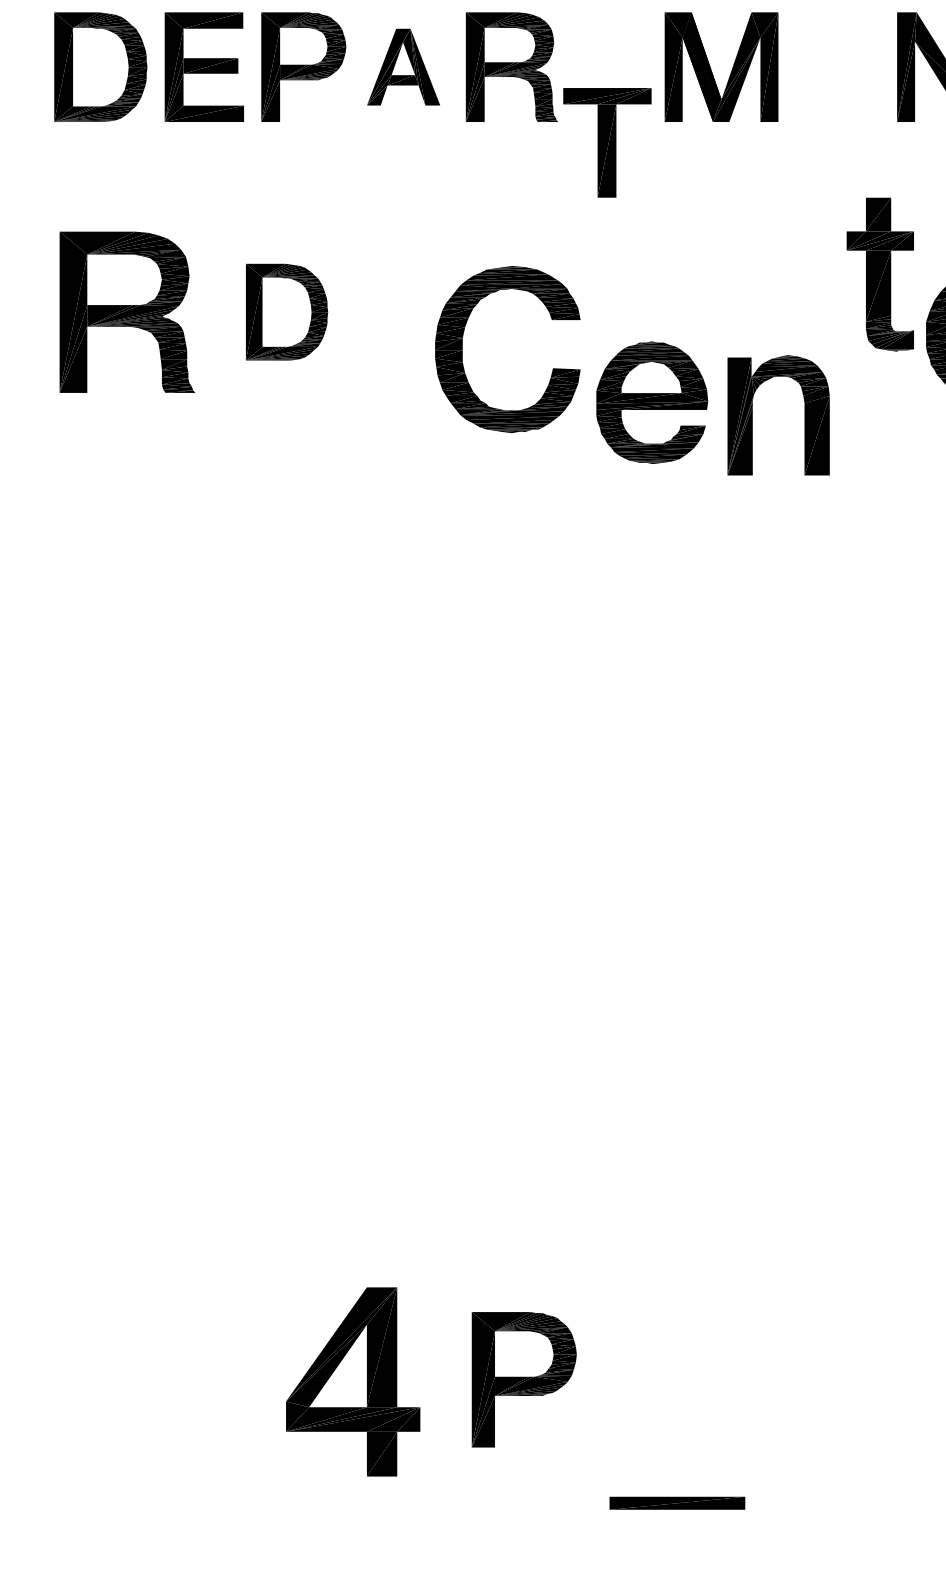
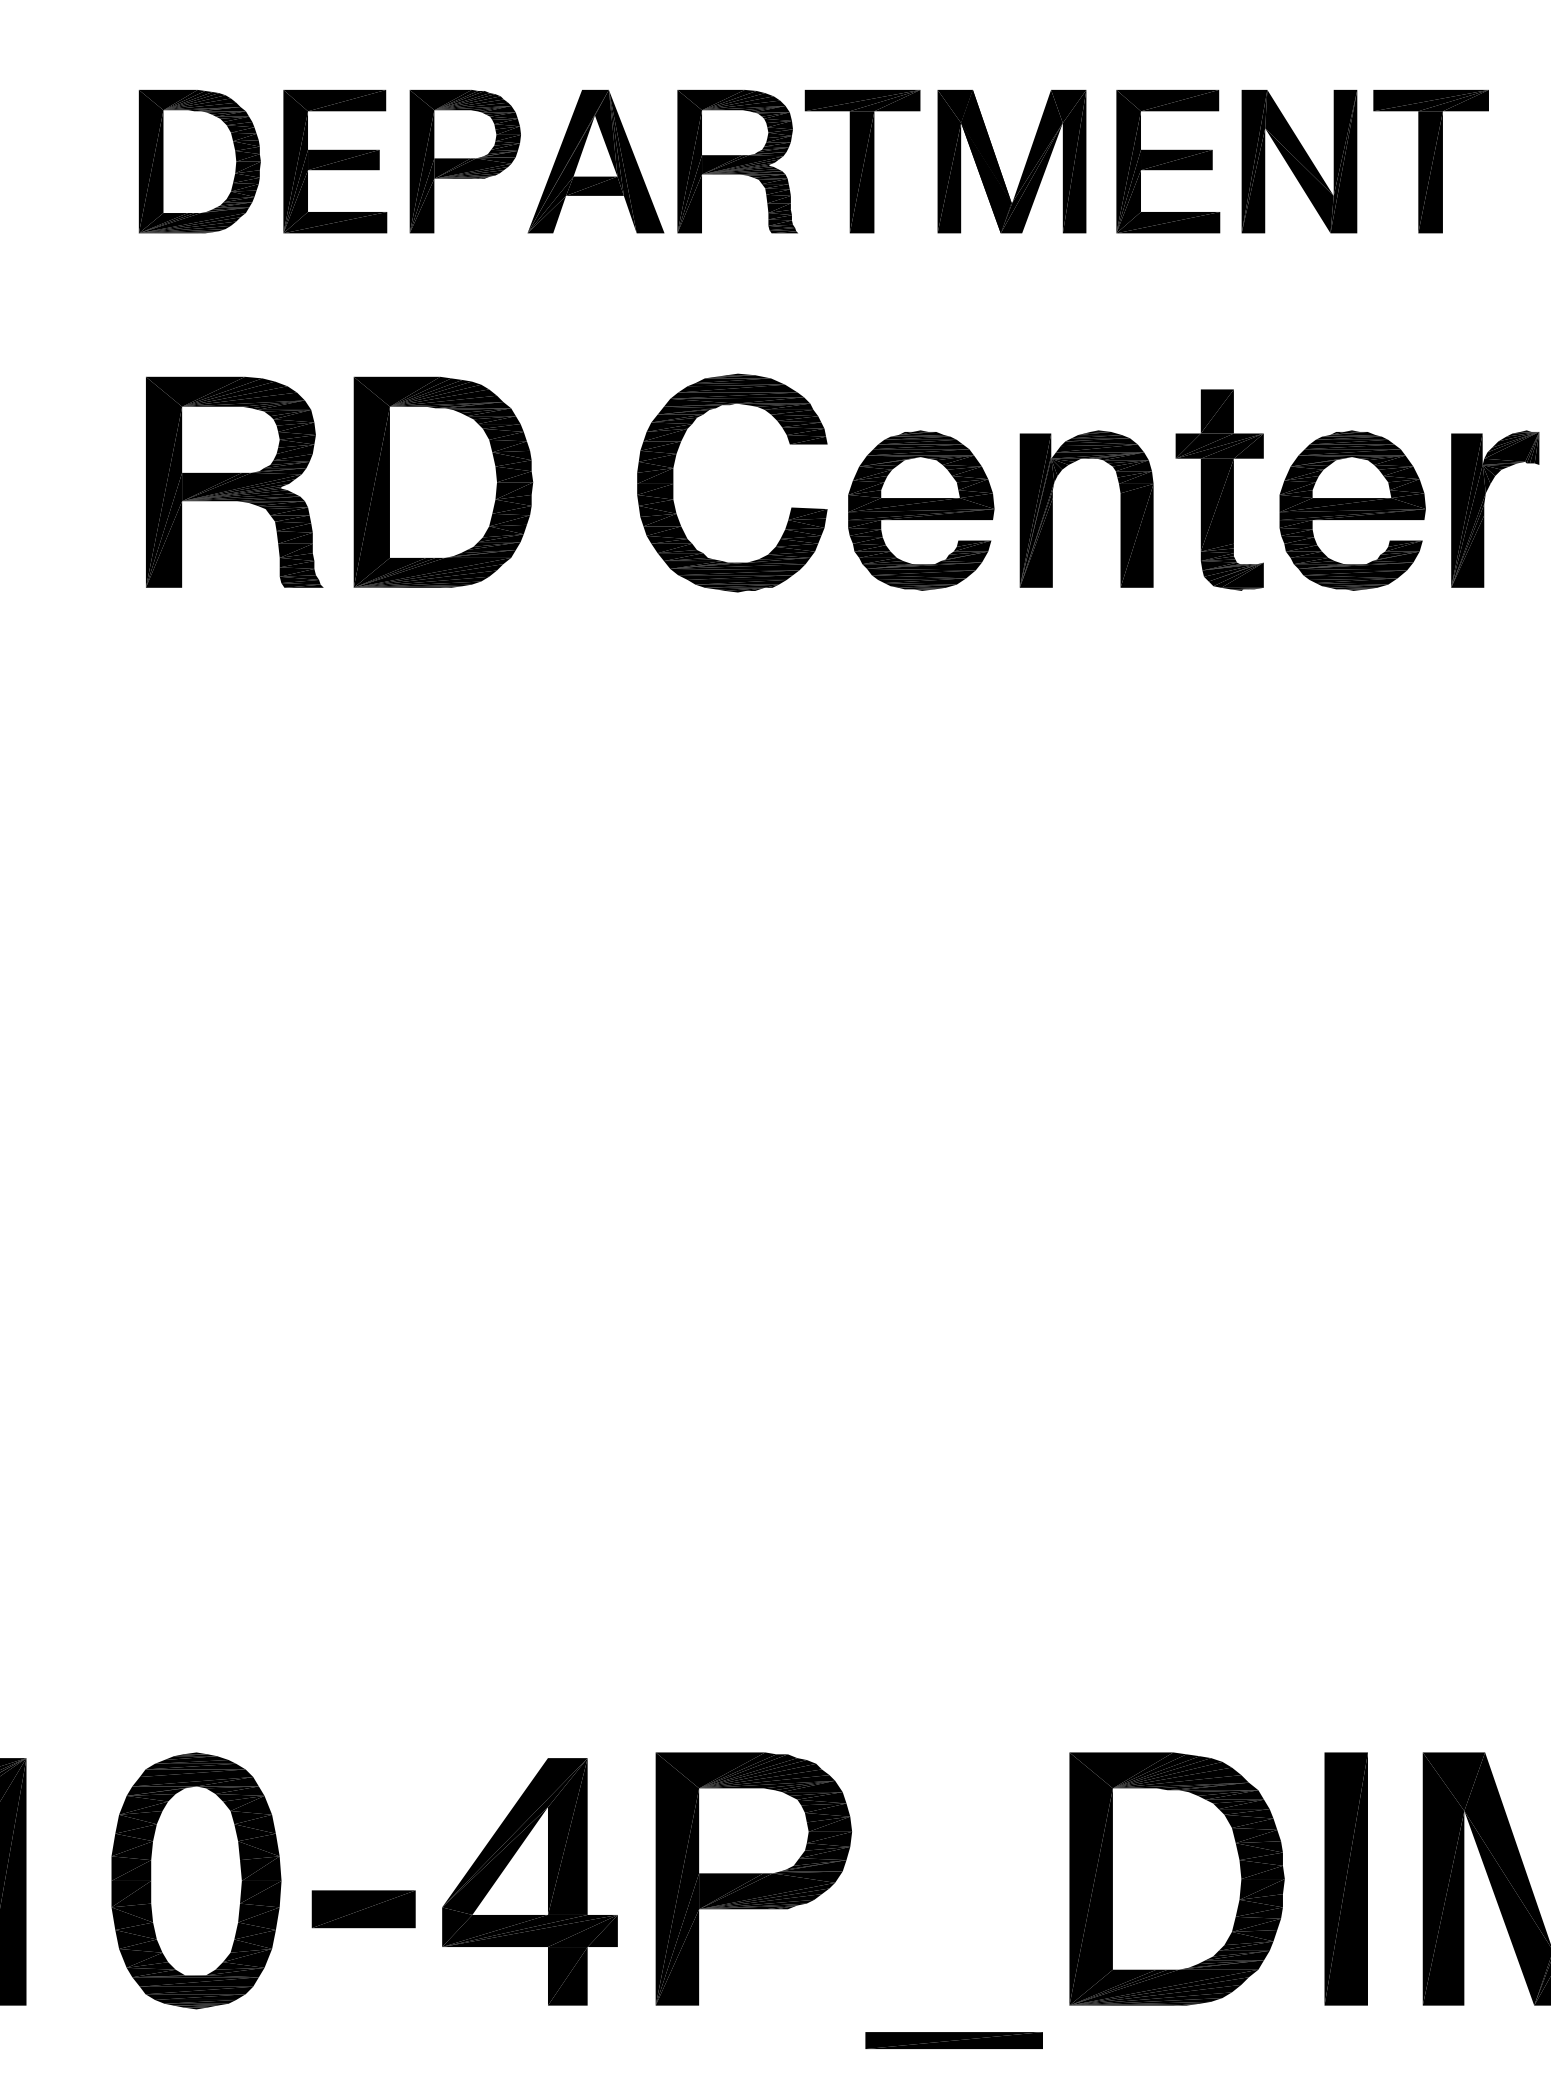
part: (403, 67) -> (595, 161), size x1.43
part: (841, 67) -> (1168, 161), added
part: (607, 142) -> (862, 161), moved
part: (880, 274) -> (1219, 489), moved
part: (287, 311) -> (443, 481), size x1.67
part: (462, 349) -> (673, 482), moved
part: (652, 402) -> (921, 510), moved
part: (752, 414) -> (1052, 508), moved
part: (524, 1379) -> (753, 1878), size x1.43
part: (847, 1379) -> (1176, 1878), added
part: (98, 1380) -> (196, 1880), added
part: (225, 1403) -> (363, 1909), added

